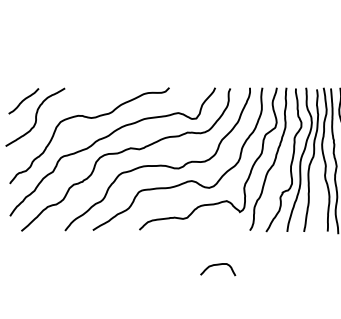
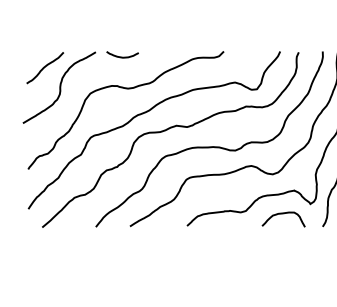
curve: (86, 91) -> (122, 56), added
curve: (218, 265) -> (284, 214), moved

